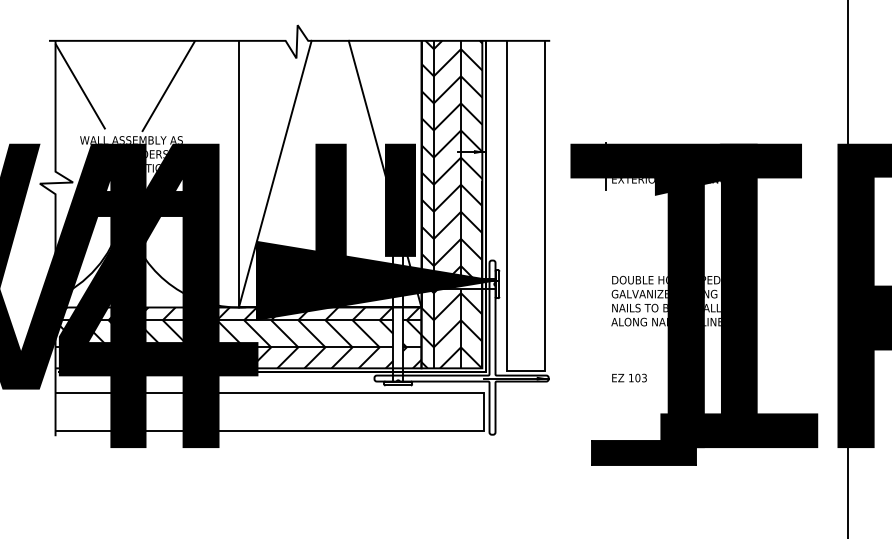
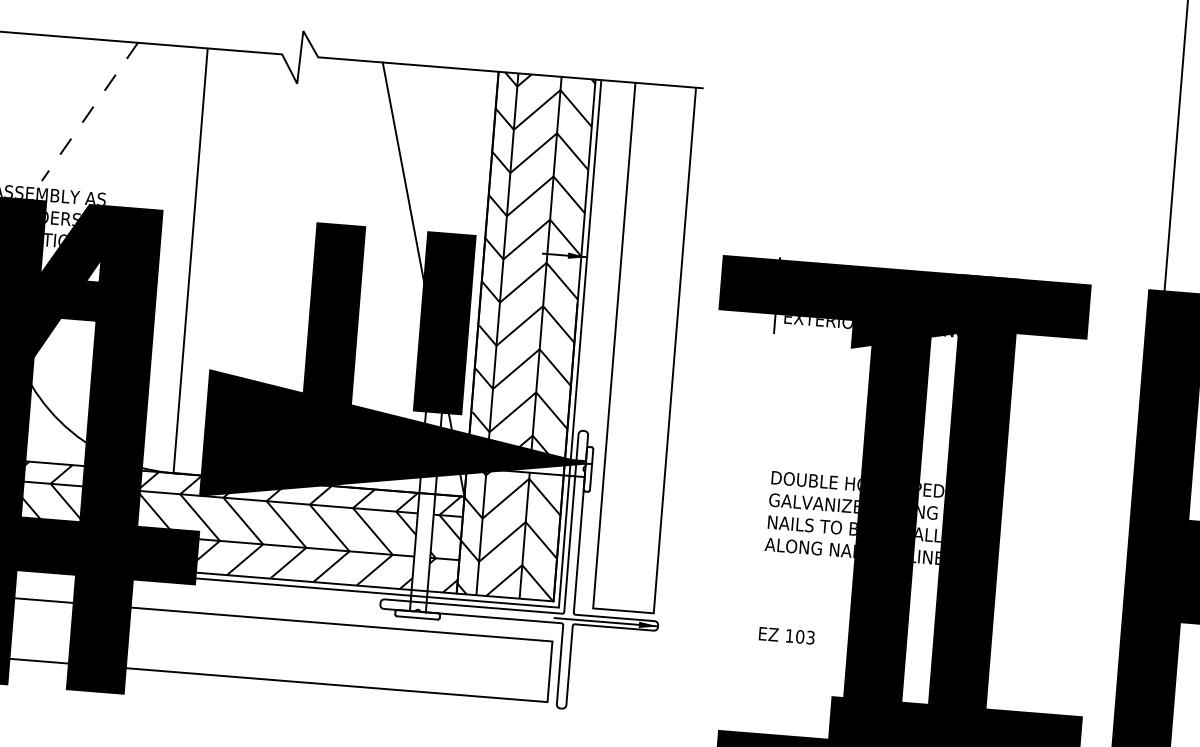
line: (168, 86) -> (89, 112), solid -> dashed
line: (274, 173) -> (247, 264), removed

